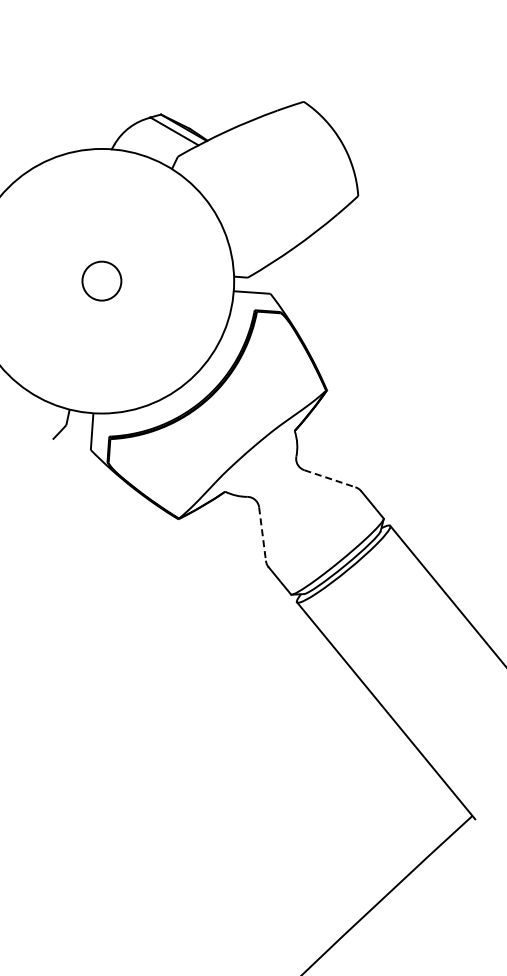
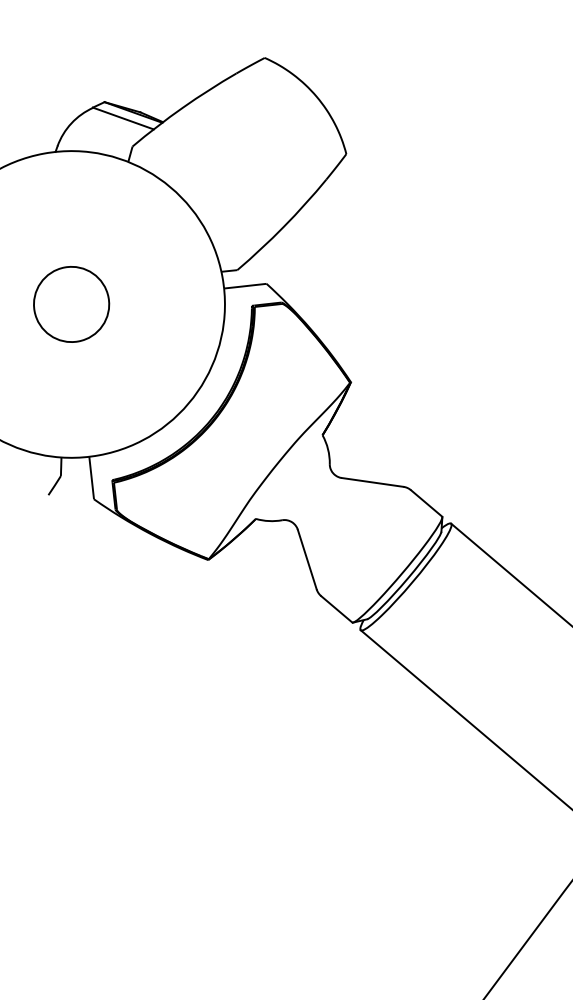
circle: (101, 280) -> (71, 303), size x1.67
line: (329, 478) -> (372, 482), dashed -> solid
line: (262, 534) -> (307, 560), dashed -> solid

